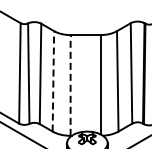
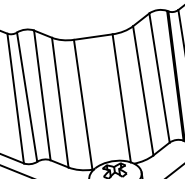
line: (53, 80) -> (60, 101), dashed -> solid
line: (70, 84) -> (82, 103), dashed -> solid

